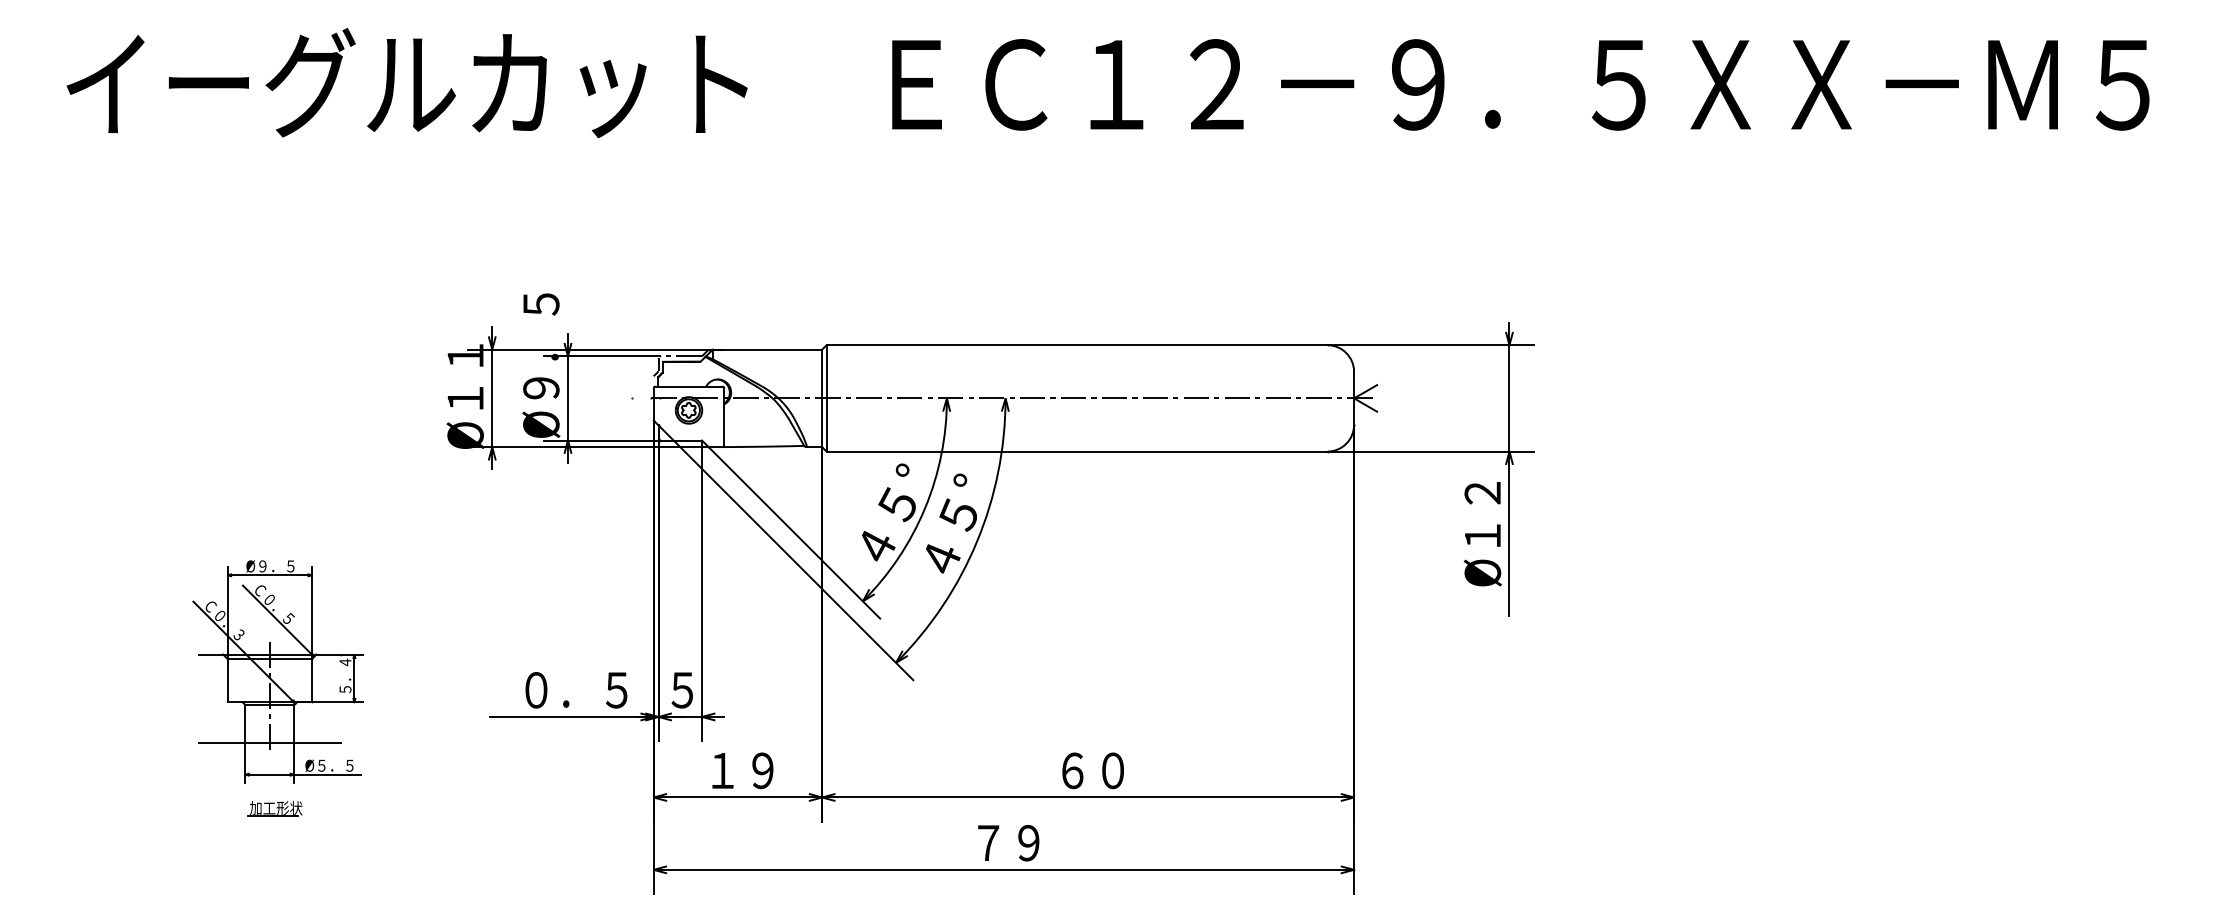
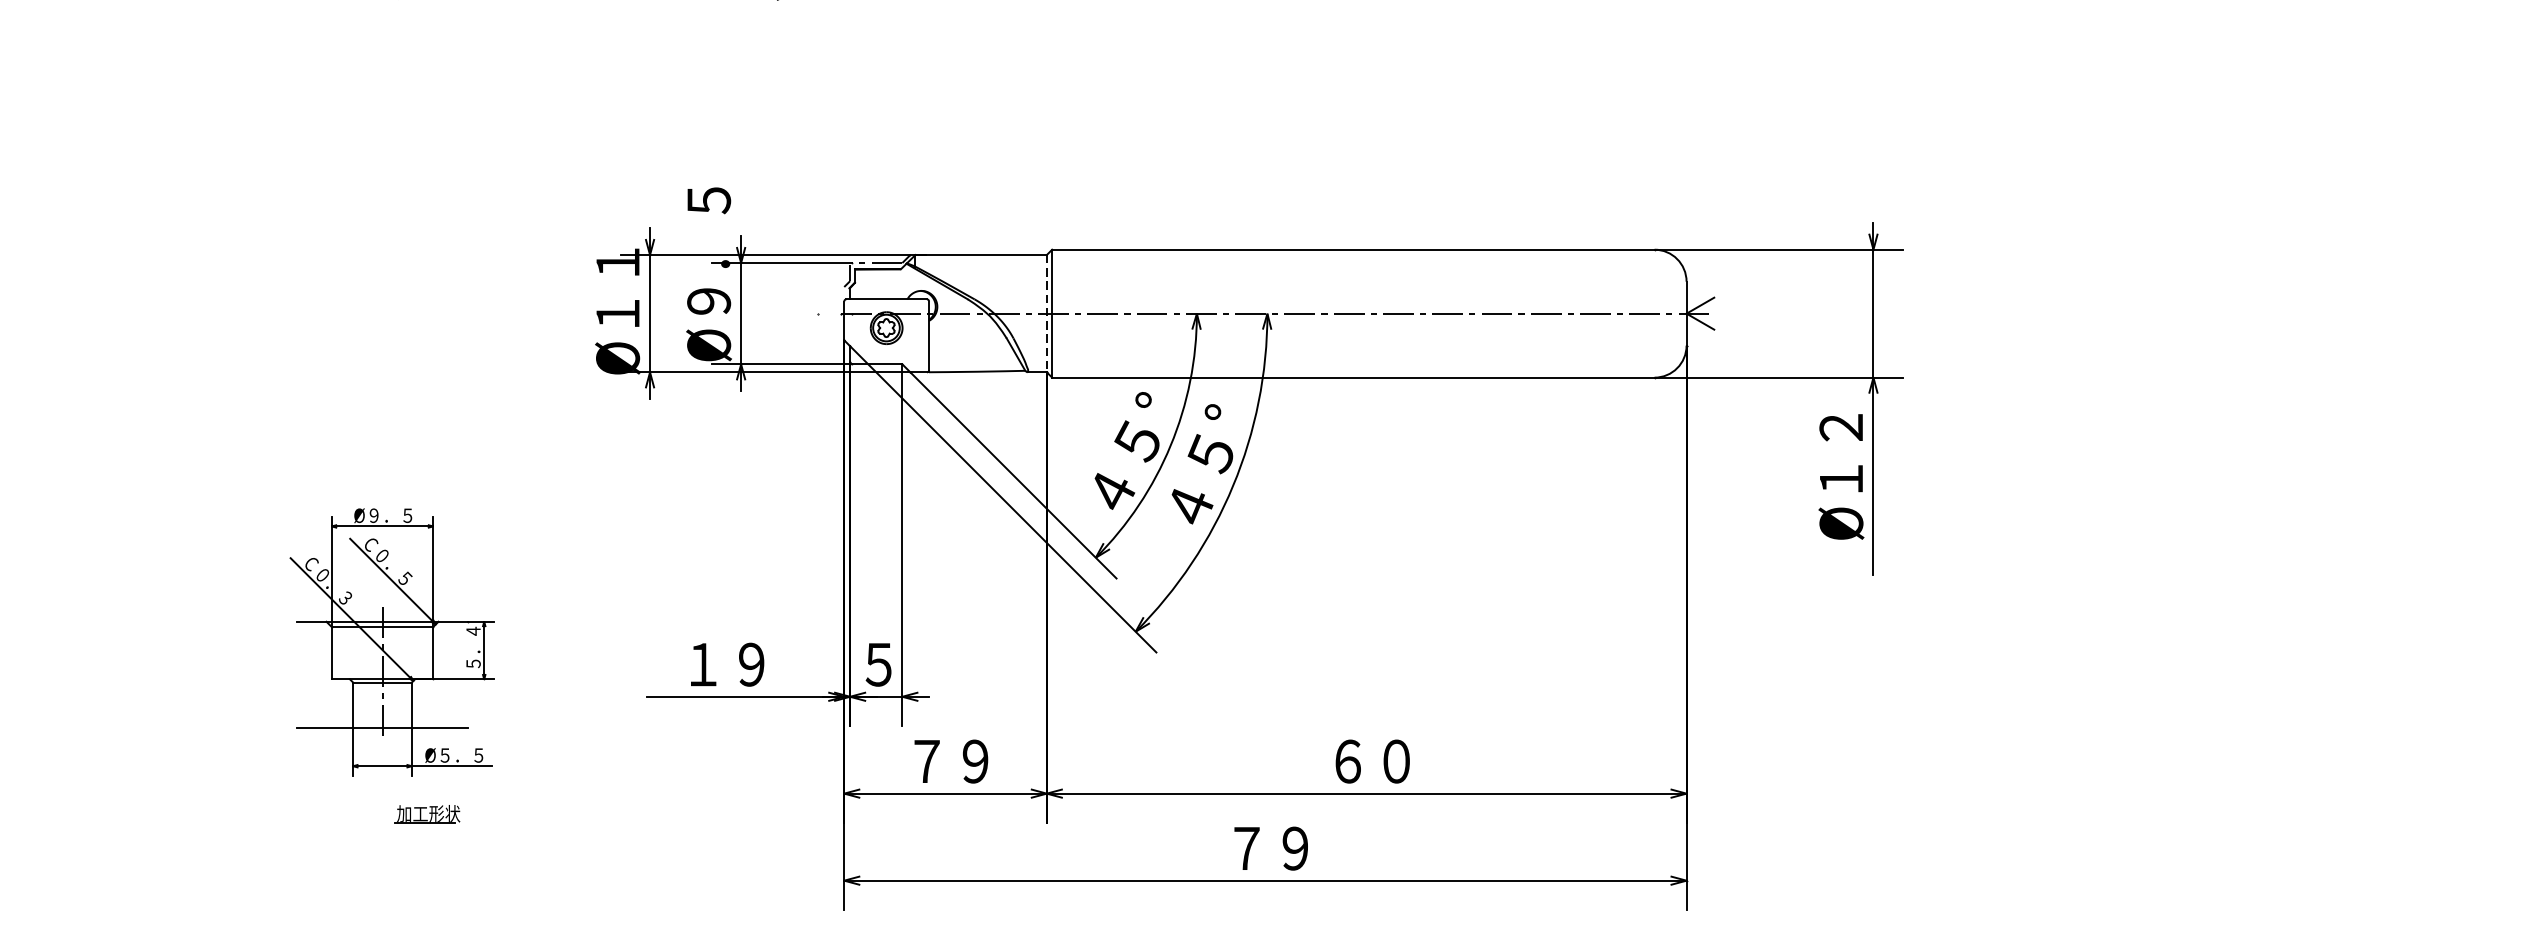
line: (822, 398) -> (1047, 313), solid -> dashed
text: (576, 690) -> (751, 664), ０．５ -> １９
text: (722, 770) -> (926, 761), １９ -> ７９
part: (274, 808) -> (426, 814), moved

